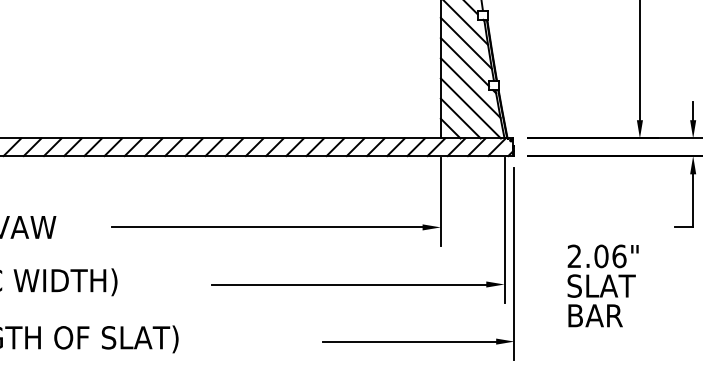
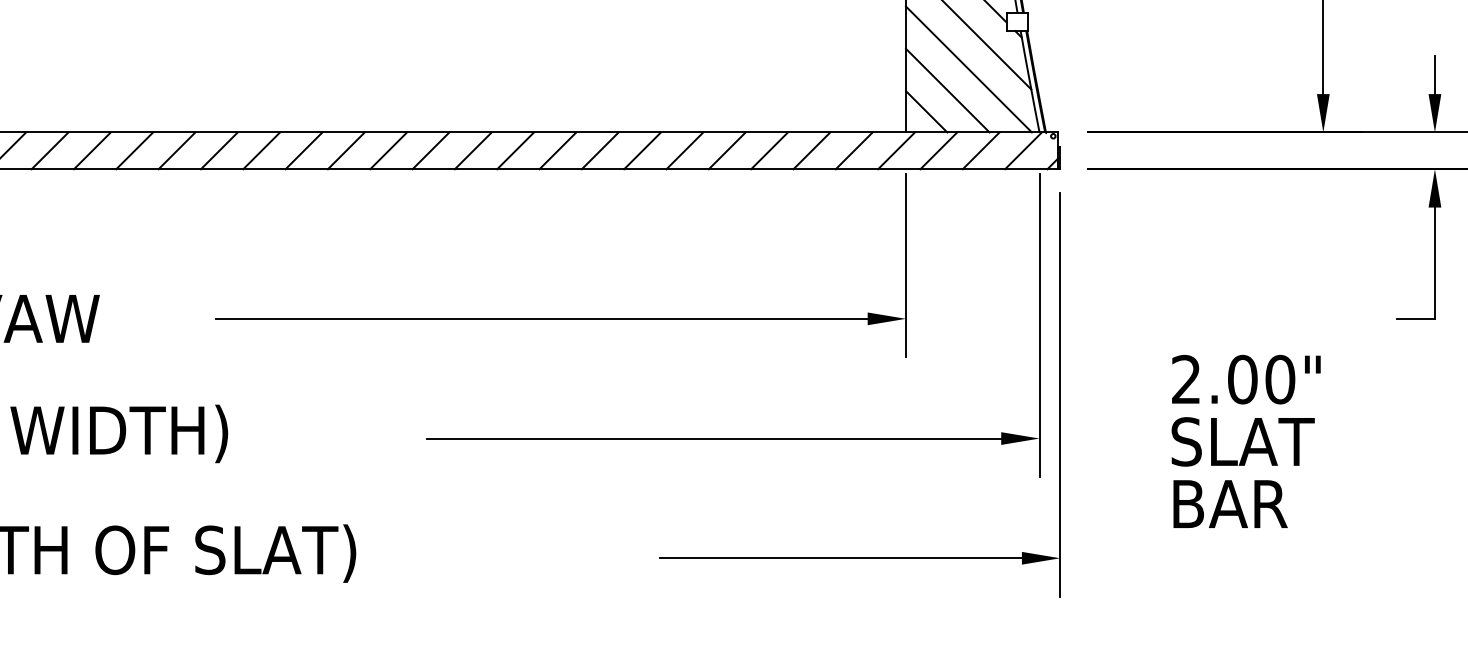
text: (619, 255) -> (1280, 377), 2.06" -> 2.00"

